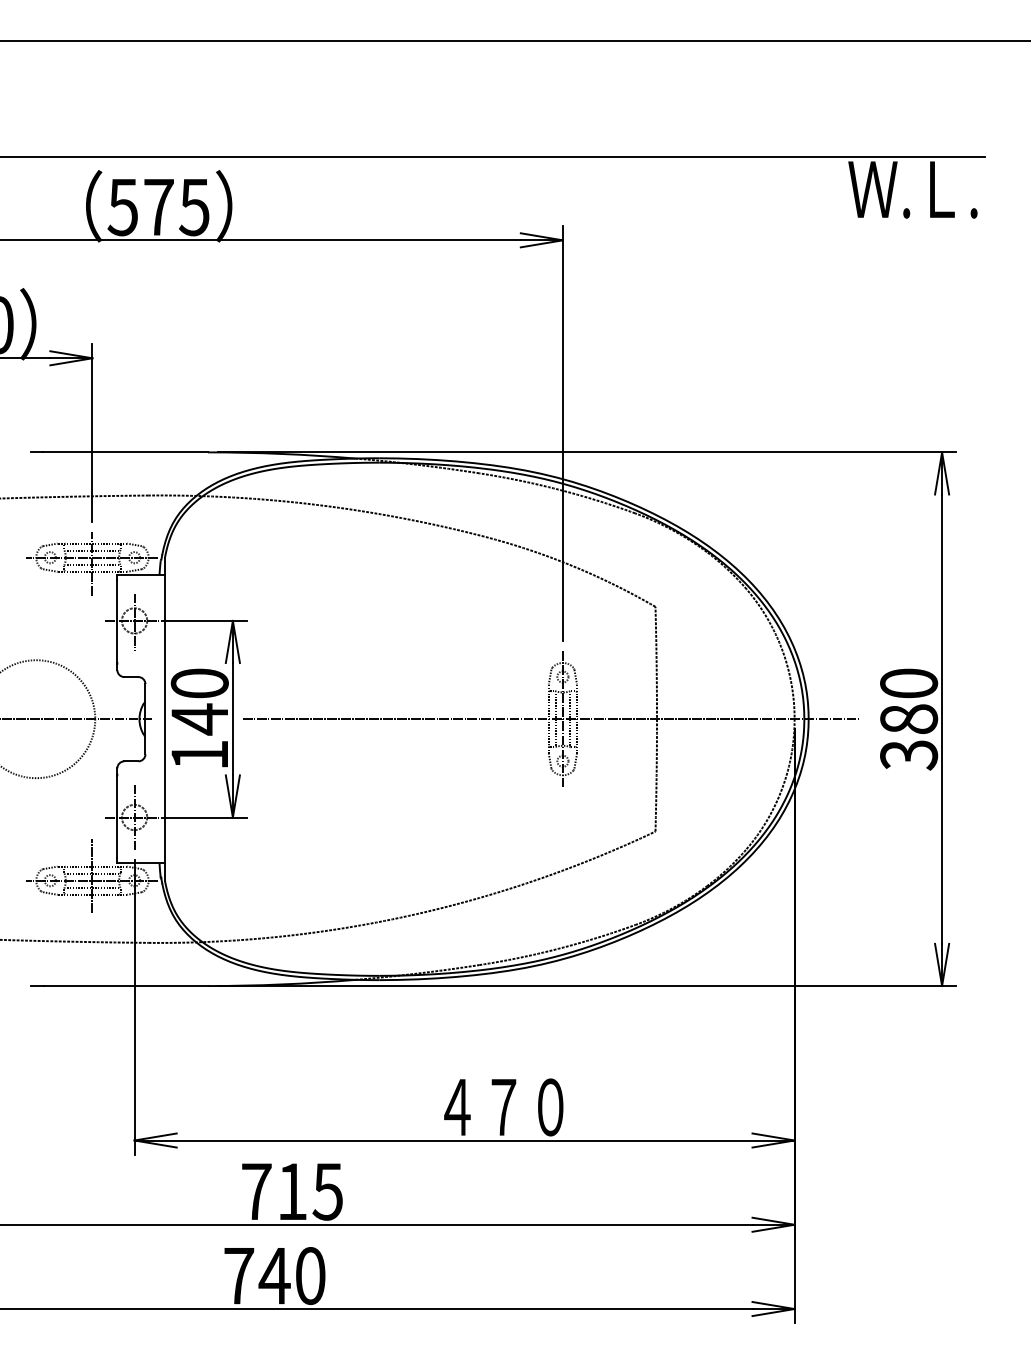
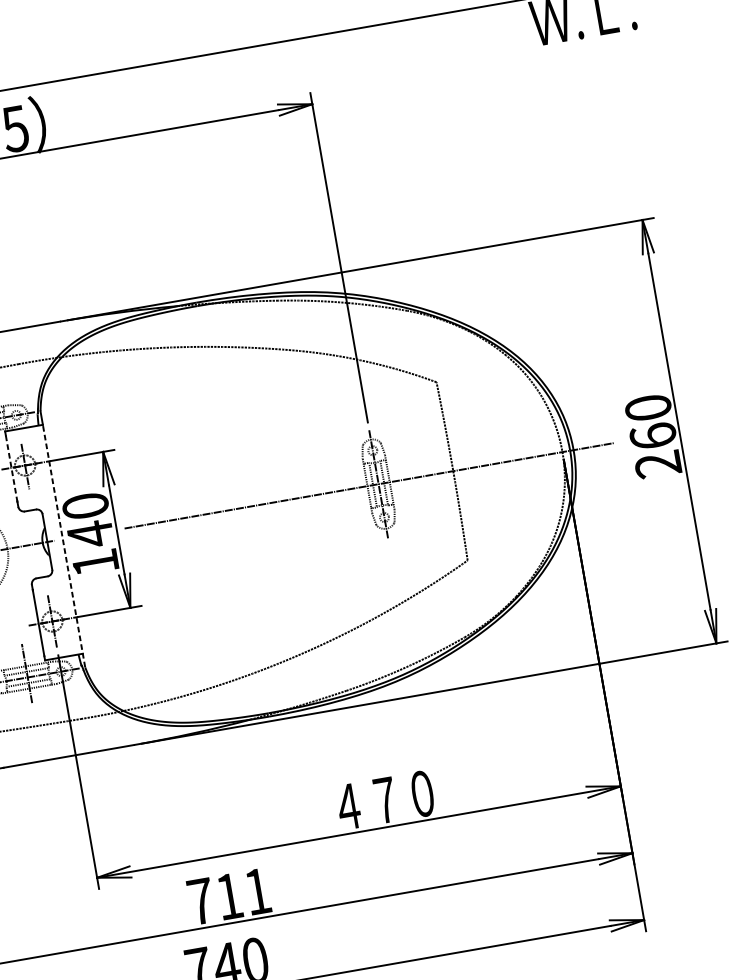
line: (117, 622) -> (11, 469), solid -> dashed
line: (164, 727) -> (63, 545), solid -> dashed
text: (909, 737) -> (656, 450), 380 -> 260
text: (327, 1191) -> (257, 891), 715 -> 711

